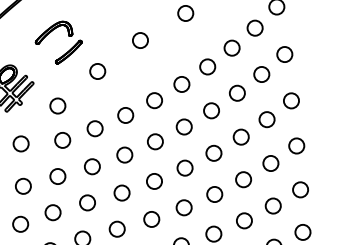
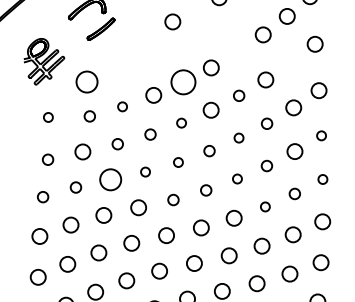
circle: (207, 66) -> (237, 51), removed
circle: (97, 70) -> (128, 49), removed
circle: (261, 74) -> (290, 62), removed
circle: (153, 100) -> (182, 82), size x1.6
circle: (57, 105) -> (86, 81), size x1.4
circle: (210, 110) -> (238, 95), size x0.7
circle: (94, 128) -> (122, 106), size x0.6
circle: (240, 136) -> (266, 123), size x0.7
circle: (62, 140) -> (89, 116), size x0.7
circle: (155, 141) -> (181, 122), size x0.6
circle: (21, 143) -> (48, 117), size x0.6
circle: (296, 145) -> (321, 135), size x0.6
circle: (213, 152) -> (238, 137), size x0.6
circle: (124, 154) -> (150, 134), size x0.7
circle: (92, 165) -> (117, 143), size x0.7
circle: (184, 167) -> (209, 150), size x0.7
circle: (243, 179) -> (266, 165), size x0.7
circle: (154, 181) -> (178, 162), size x0.6
circle: (22, 186) -> (47, 159), size x0.7
circle: (300, 189) -> (322, 179), size x0.6
circle: (121, 192) -> (145, 171), size x0.6
circle: (214, 193) -> (237, 178), size x0.6
circle: (87, 202) -> (110, 179), size x1.4
circle: (272, 205) -> (294, 193), size x0.7
circle: (183, 207) -> (205, 190), size x0.7
circle: (52, 212) -> (75, 187), size x0.7
circle: (151, 218) -> (173, 199), size x0.7
circle: (244, 220) -> (265, 206), size x0.6
circle: (19, 223) -> (42, 196), size x0.7

